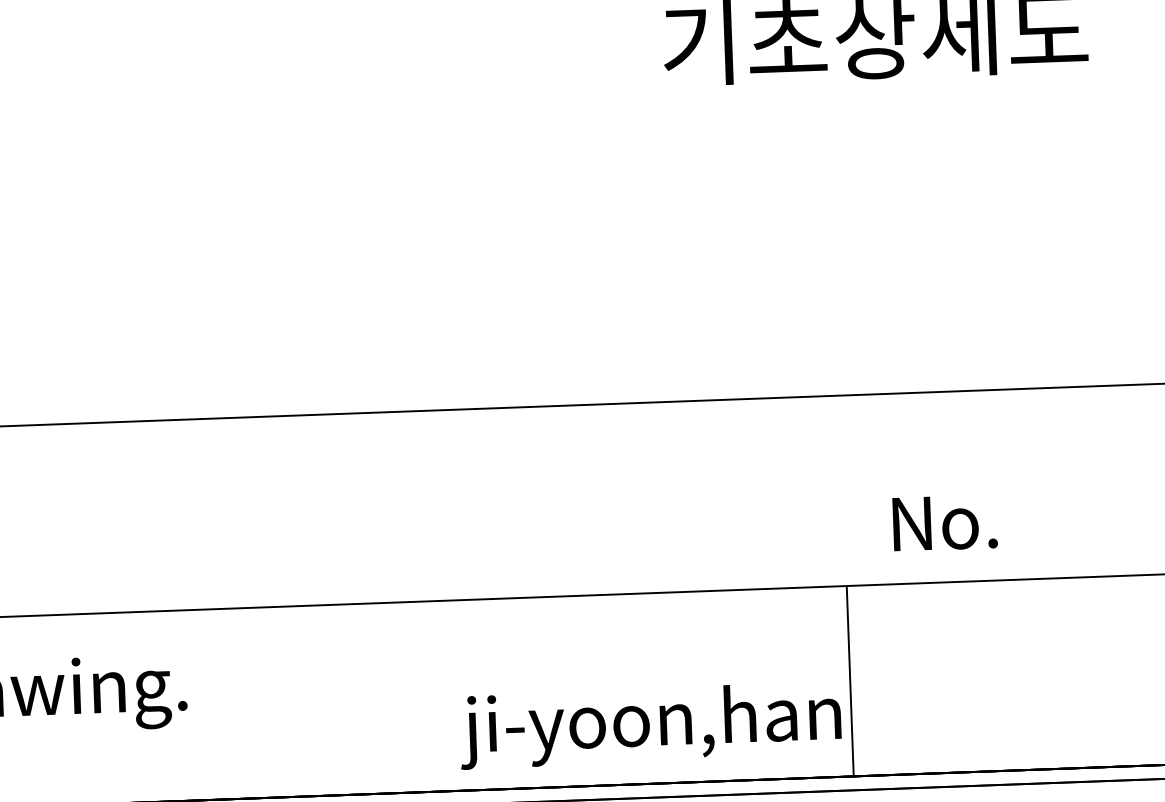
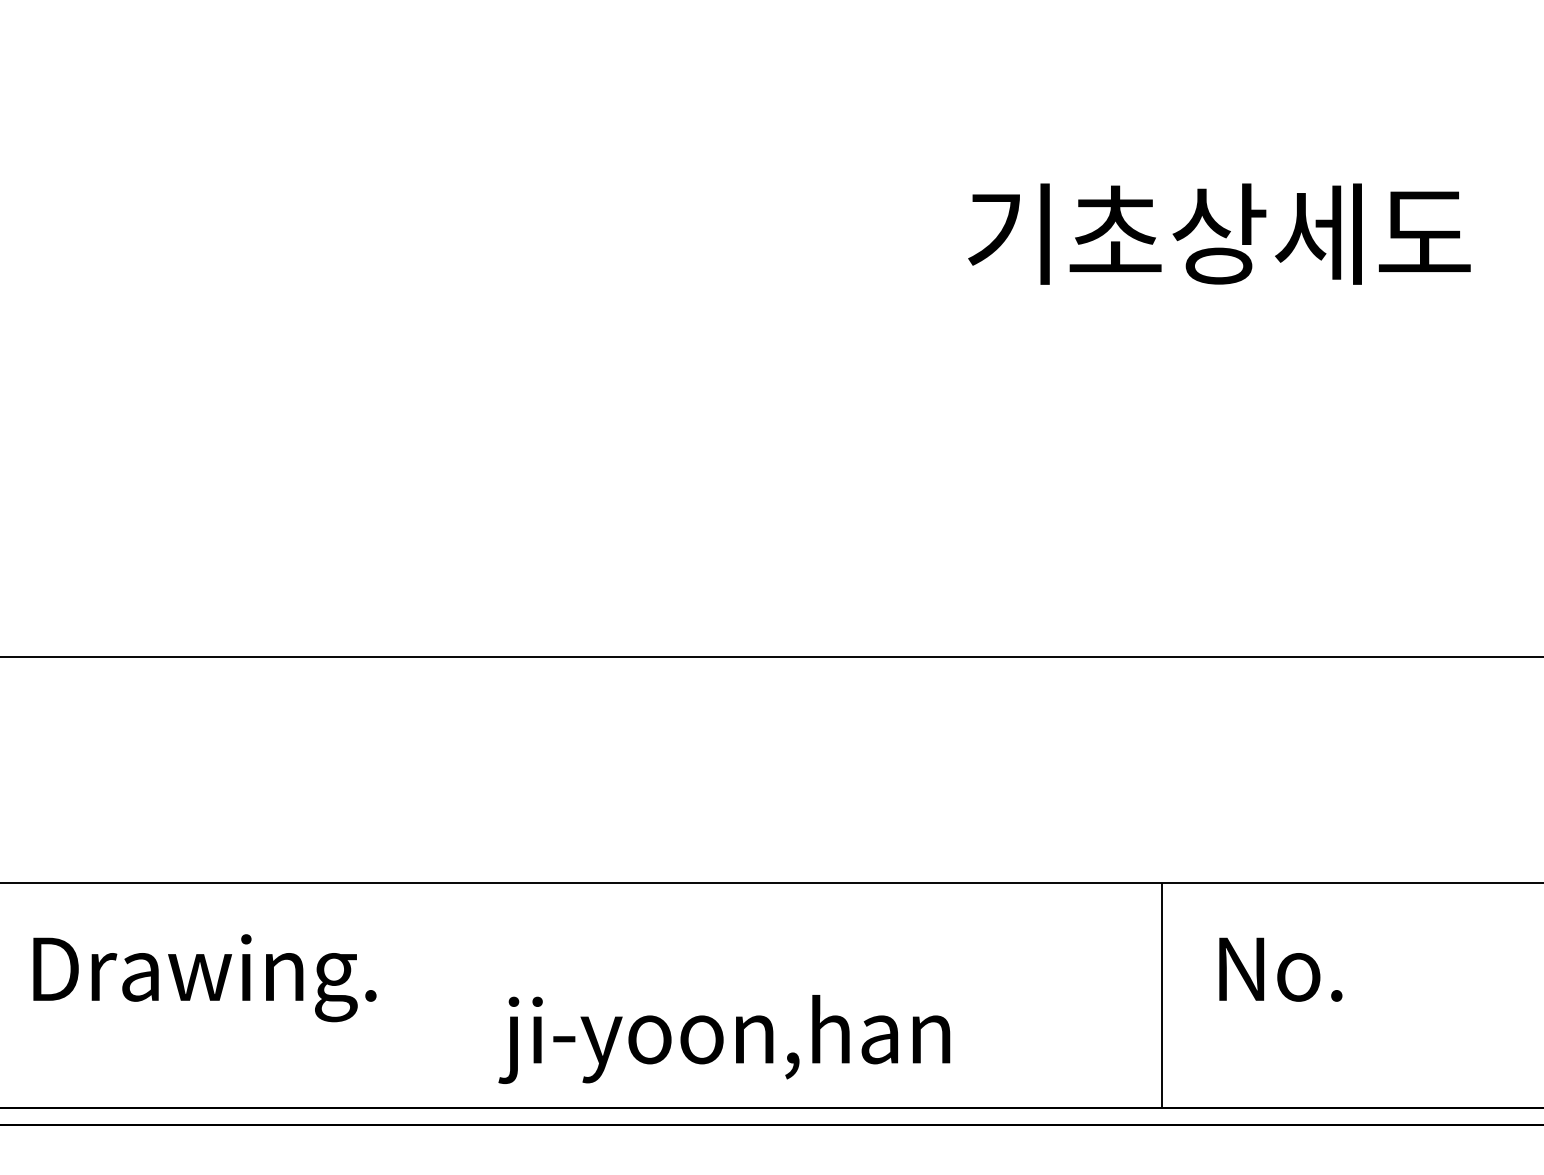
text: (944, 522) -> (1280, 969), moved
text: (650, 725) -> (724, 1039), moved

